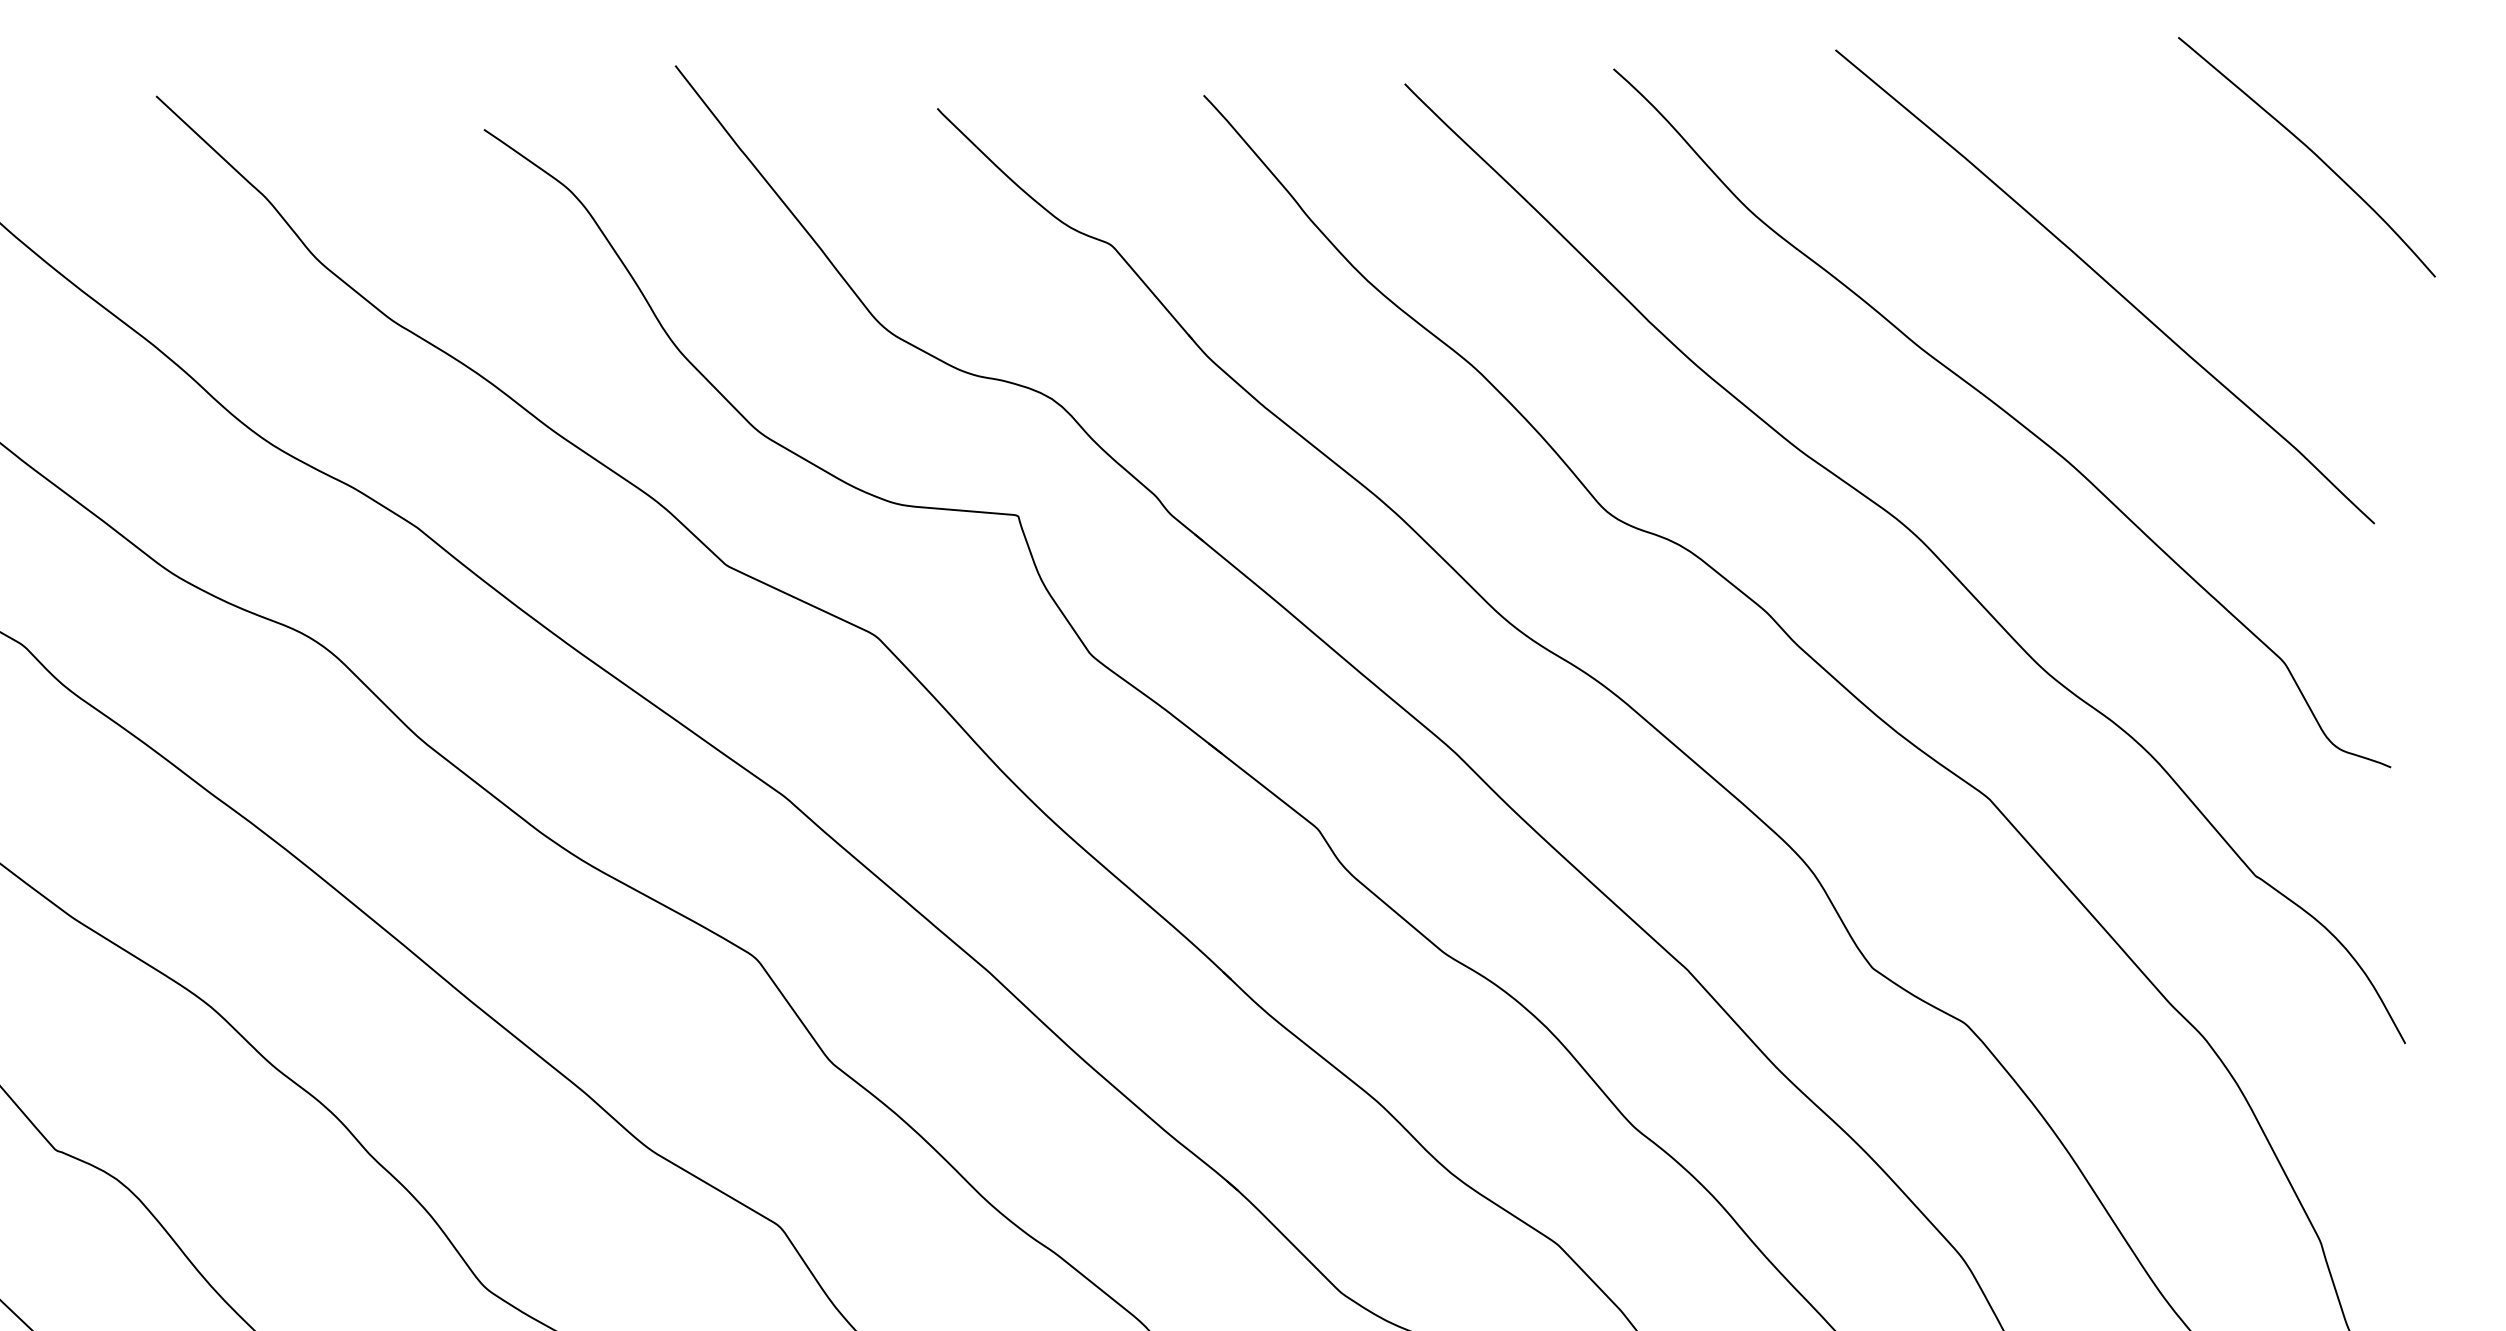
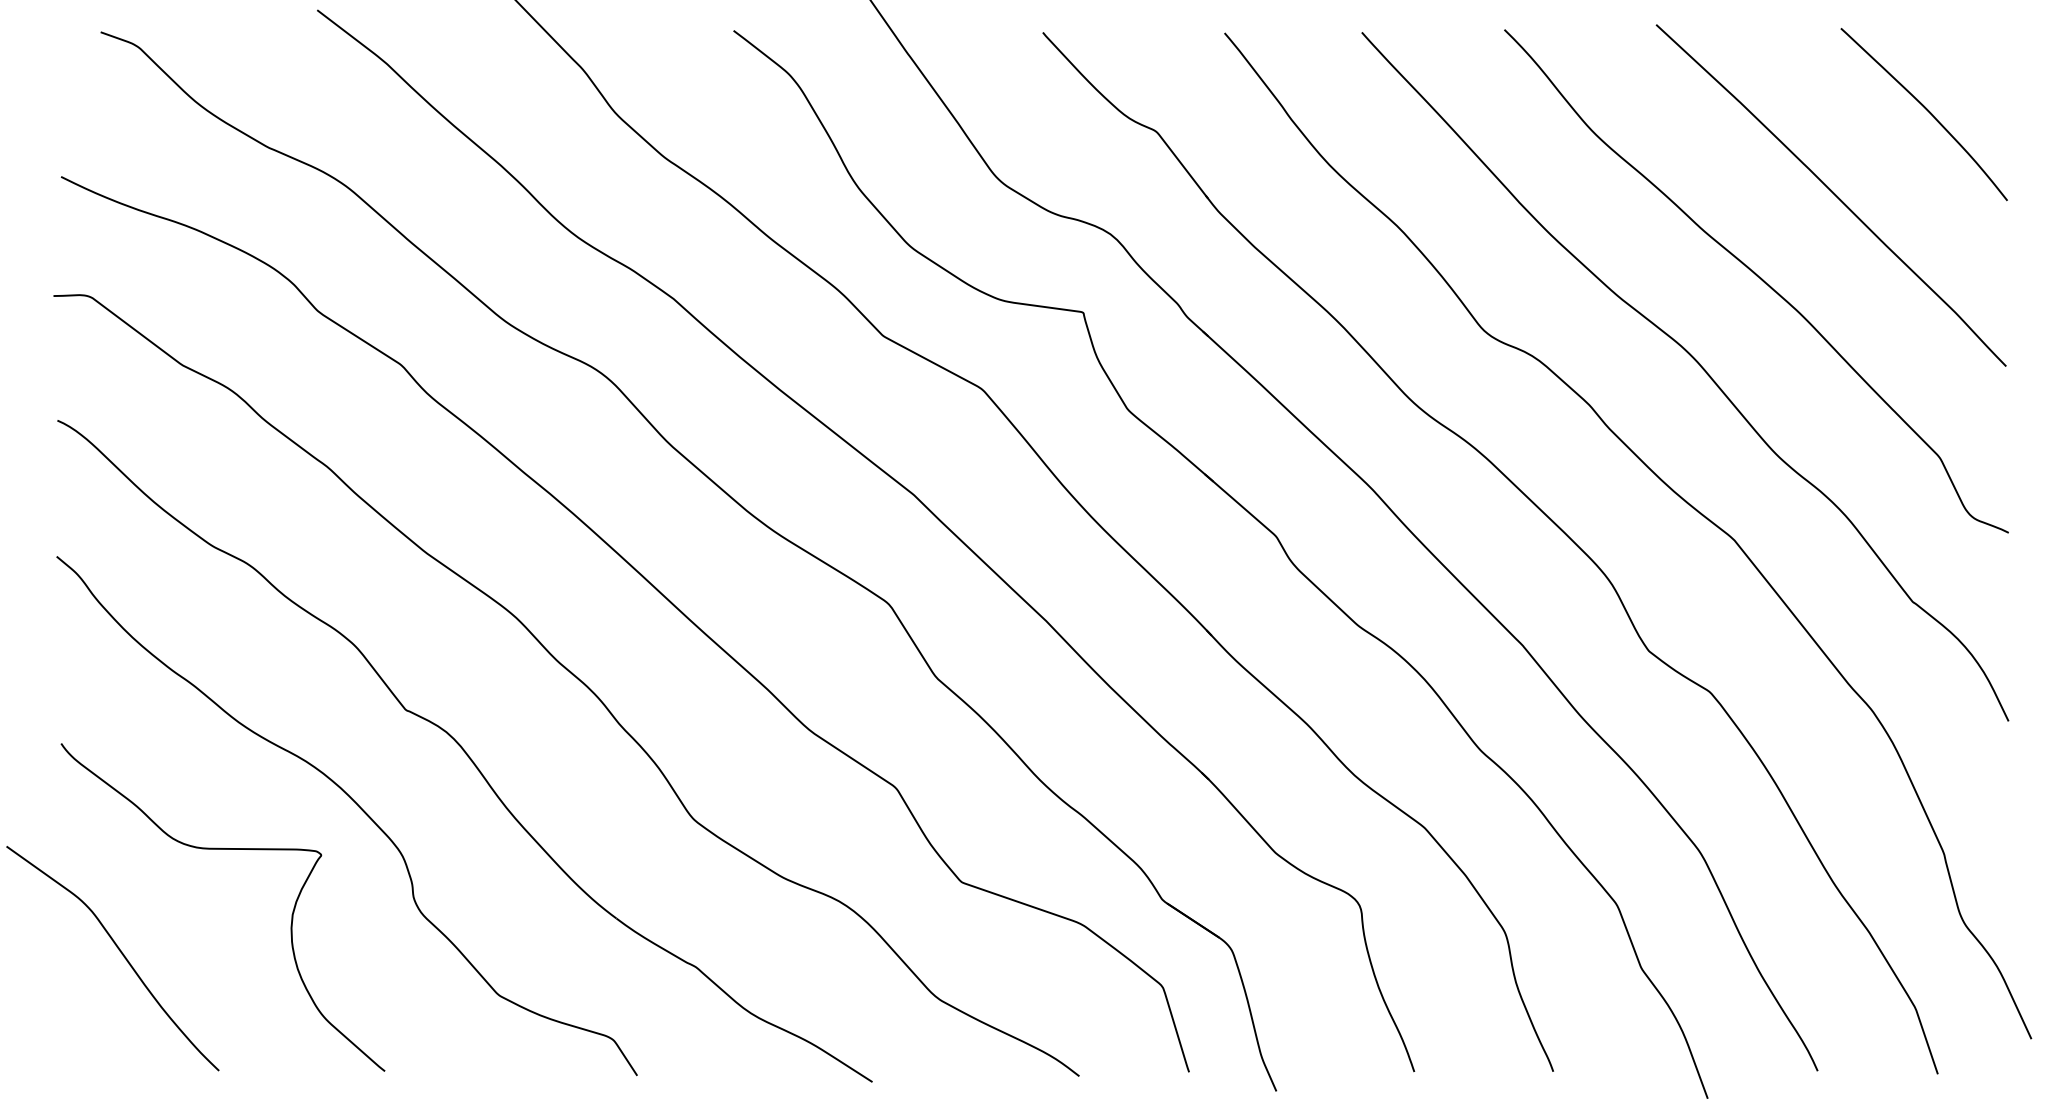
curve: (2309, 151) -> (1926, 110), moved

